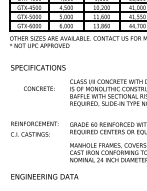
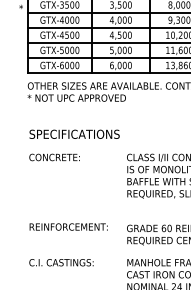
text: (39, 88) -> (55, 157), moved
text: (30, 134) -> (61, 262), moved

